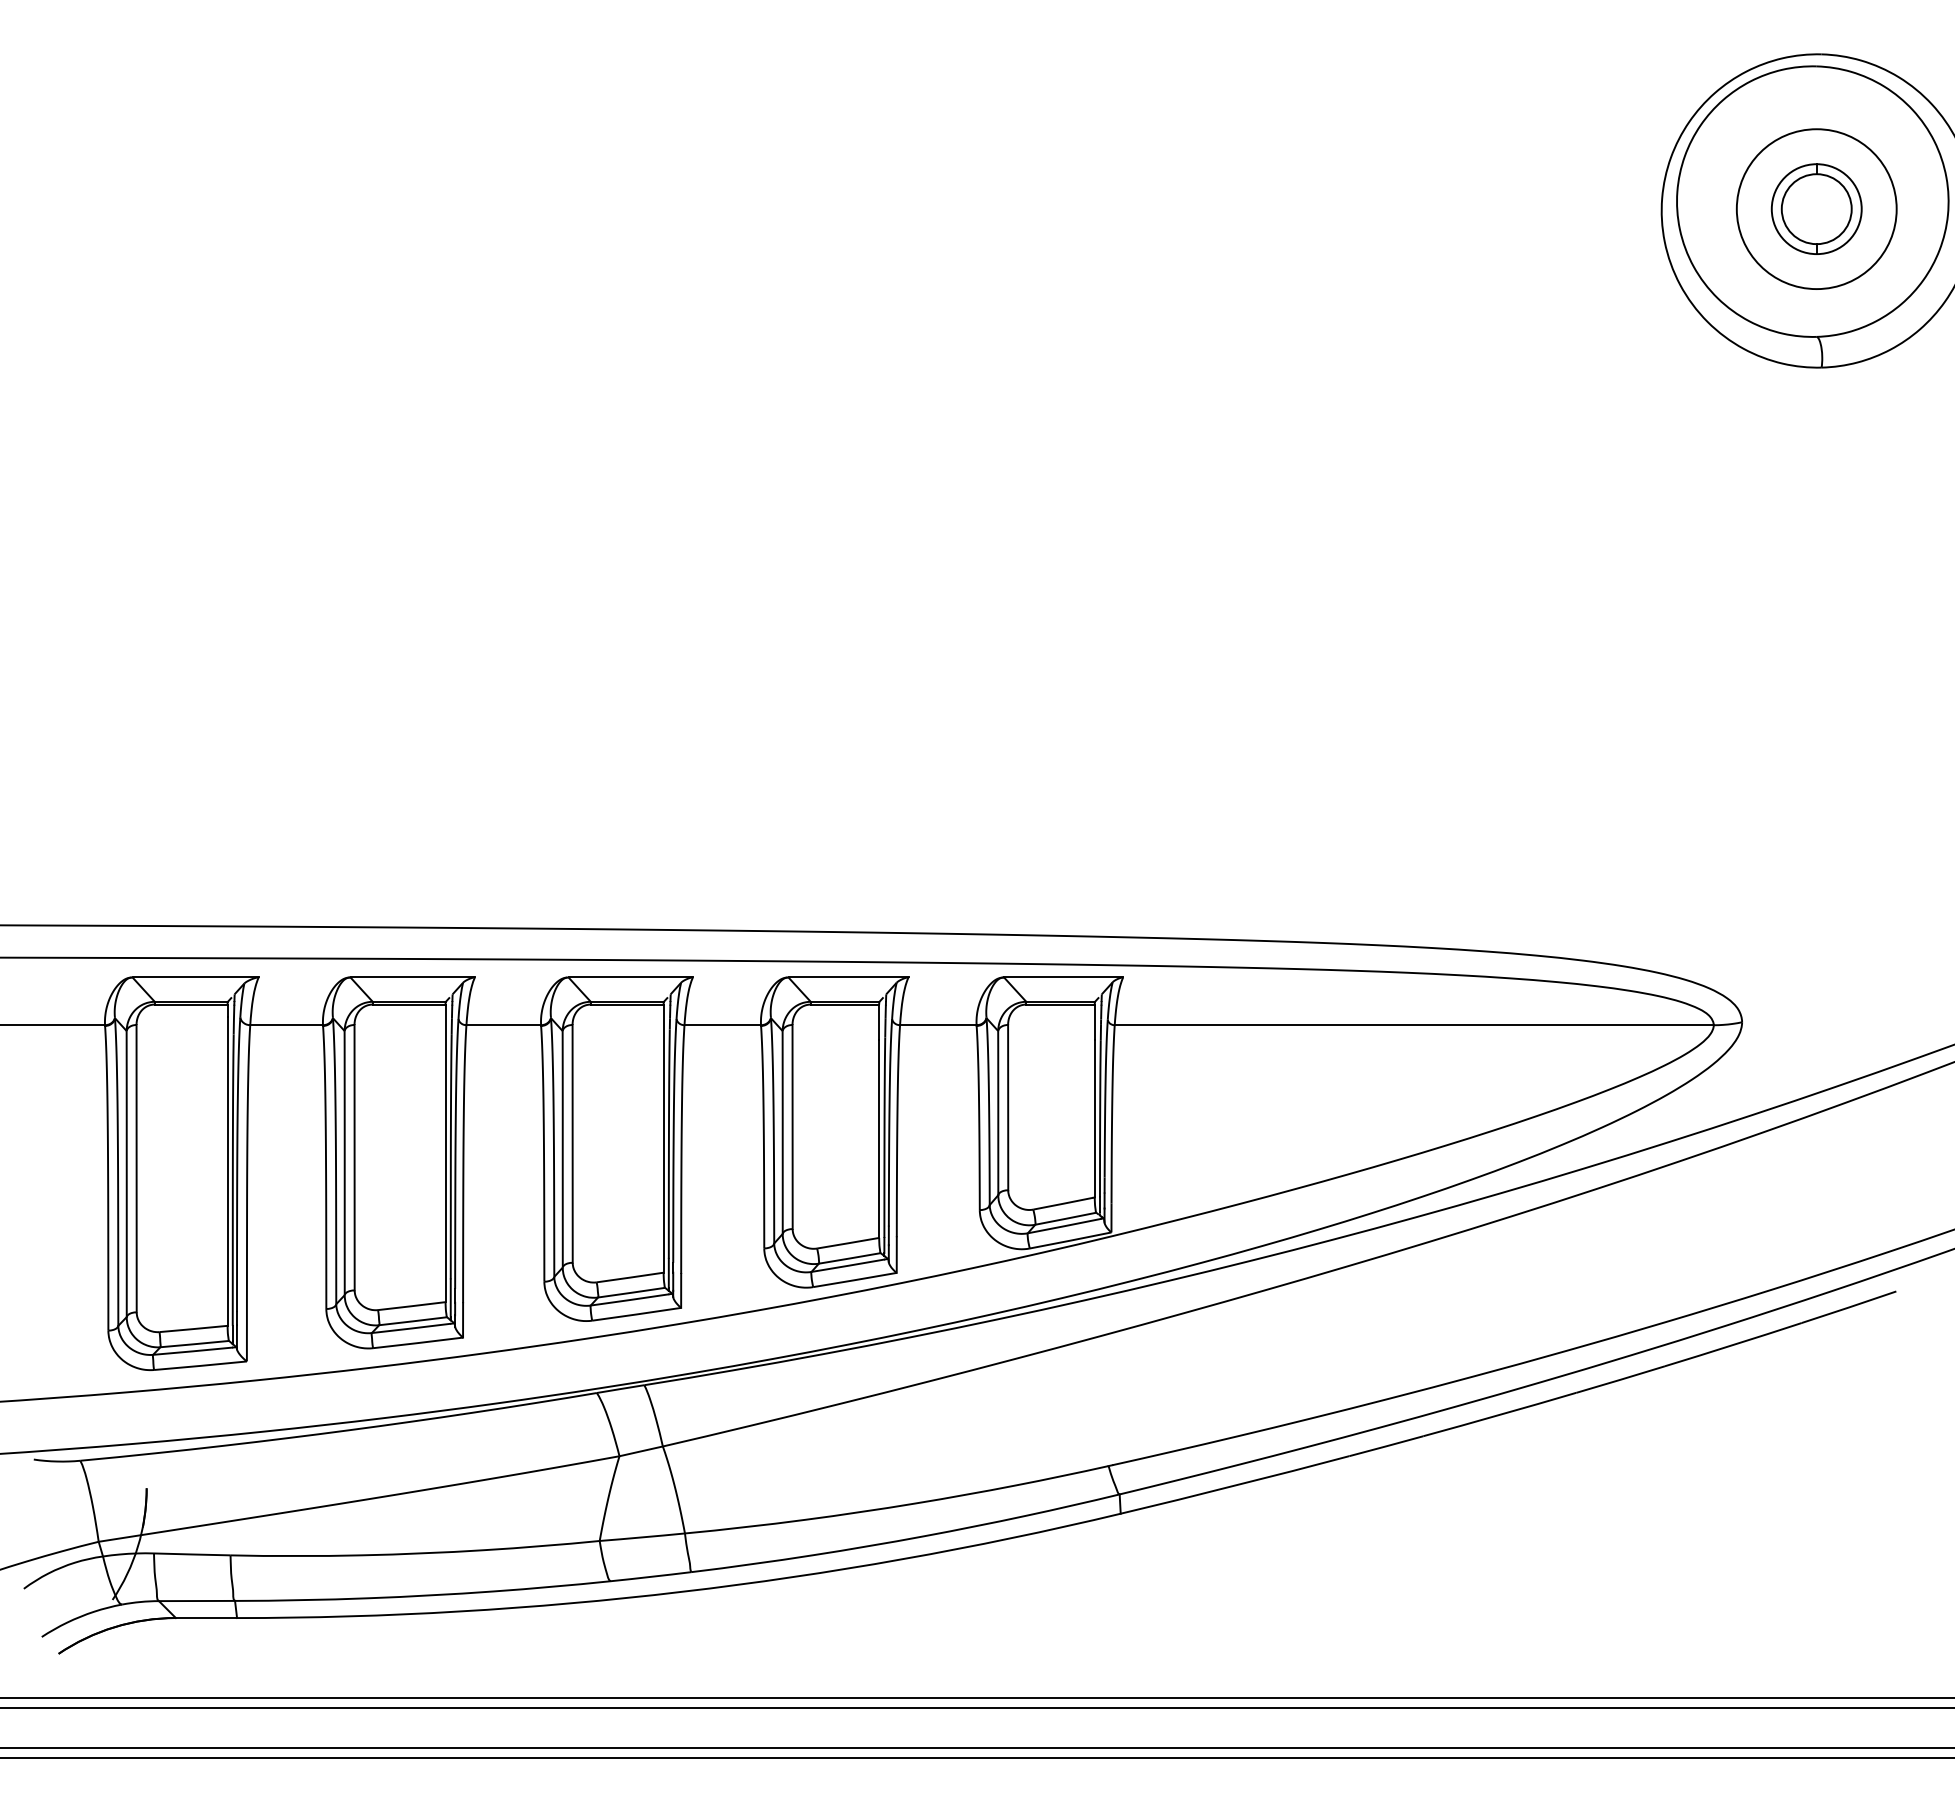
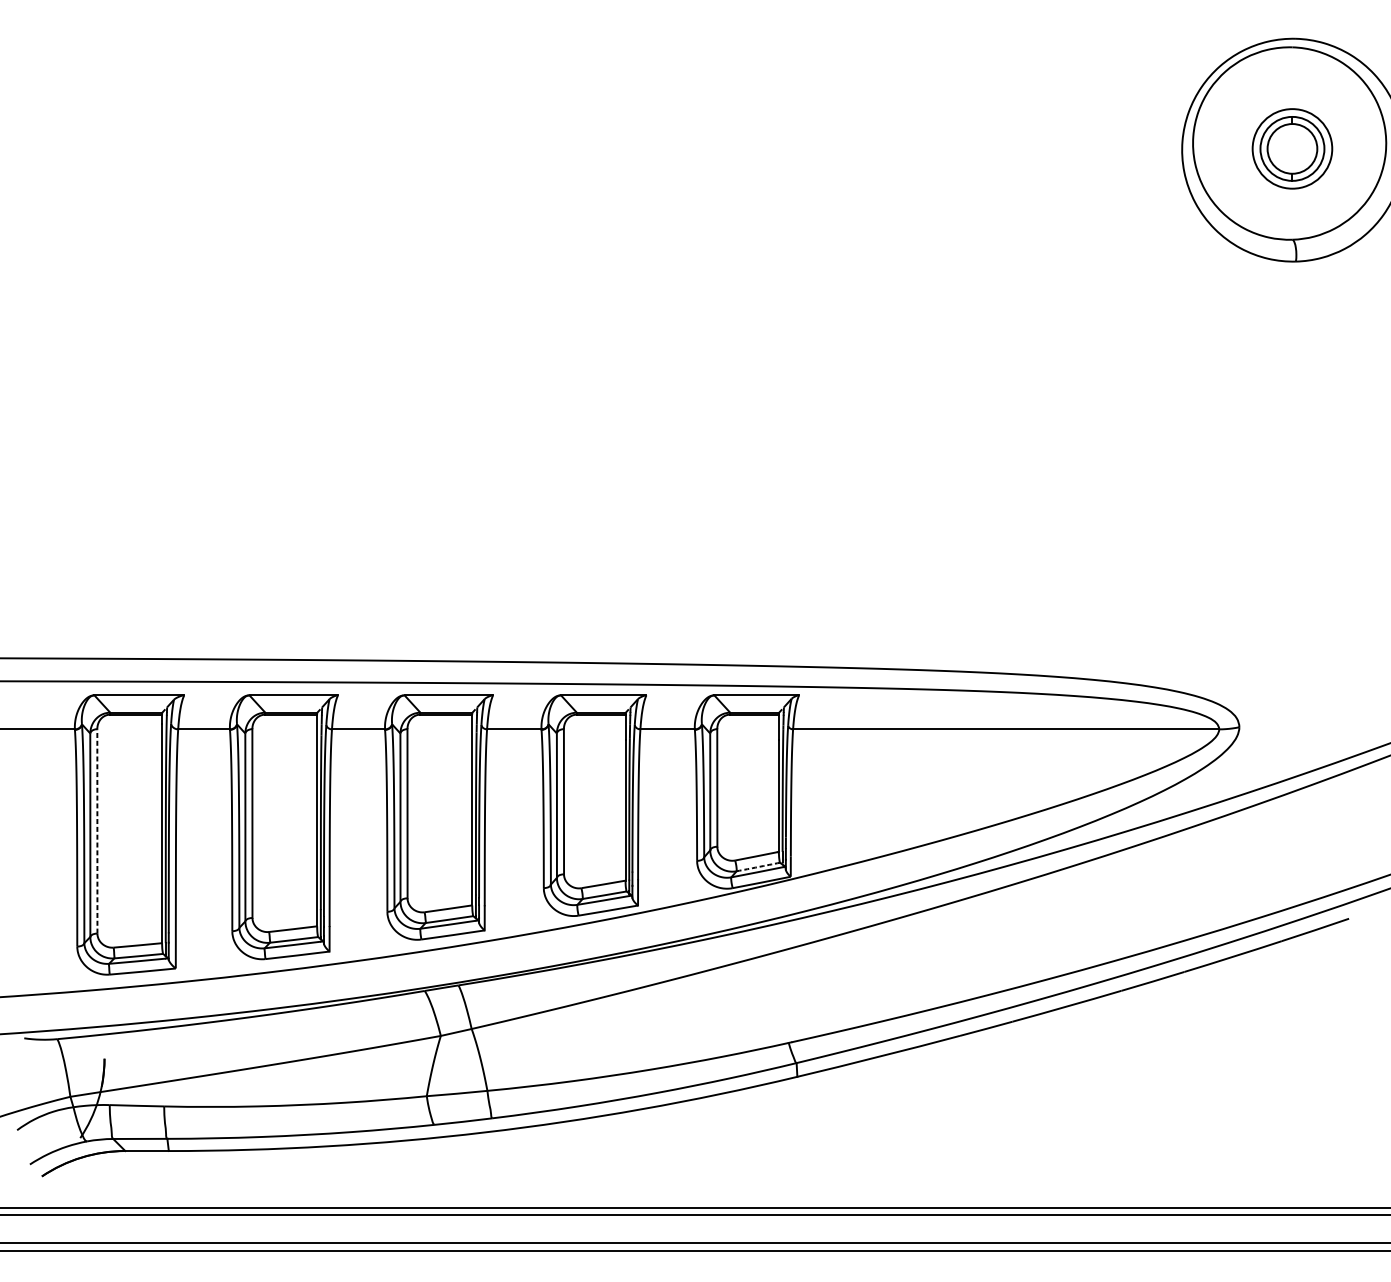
circle: (1816, 209) -> (1292, 149), size x0.7
line: (136, 1168) -> (97, 831), solid -> dashed
arc: (1065, 1218) -> (758, 866), solid -> dashed

